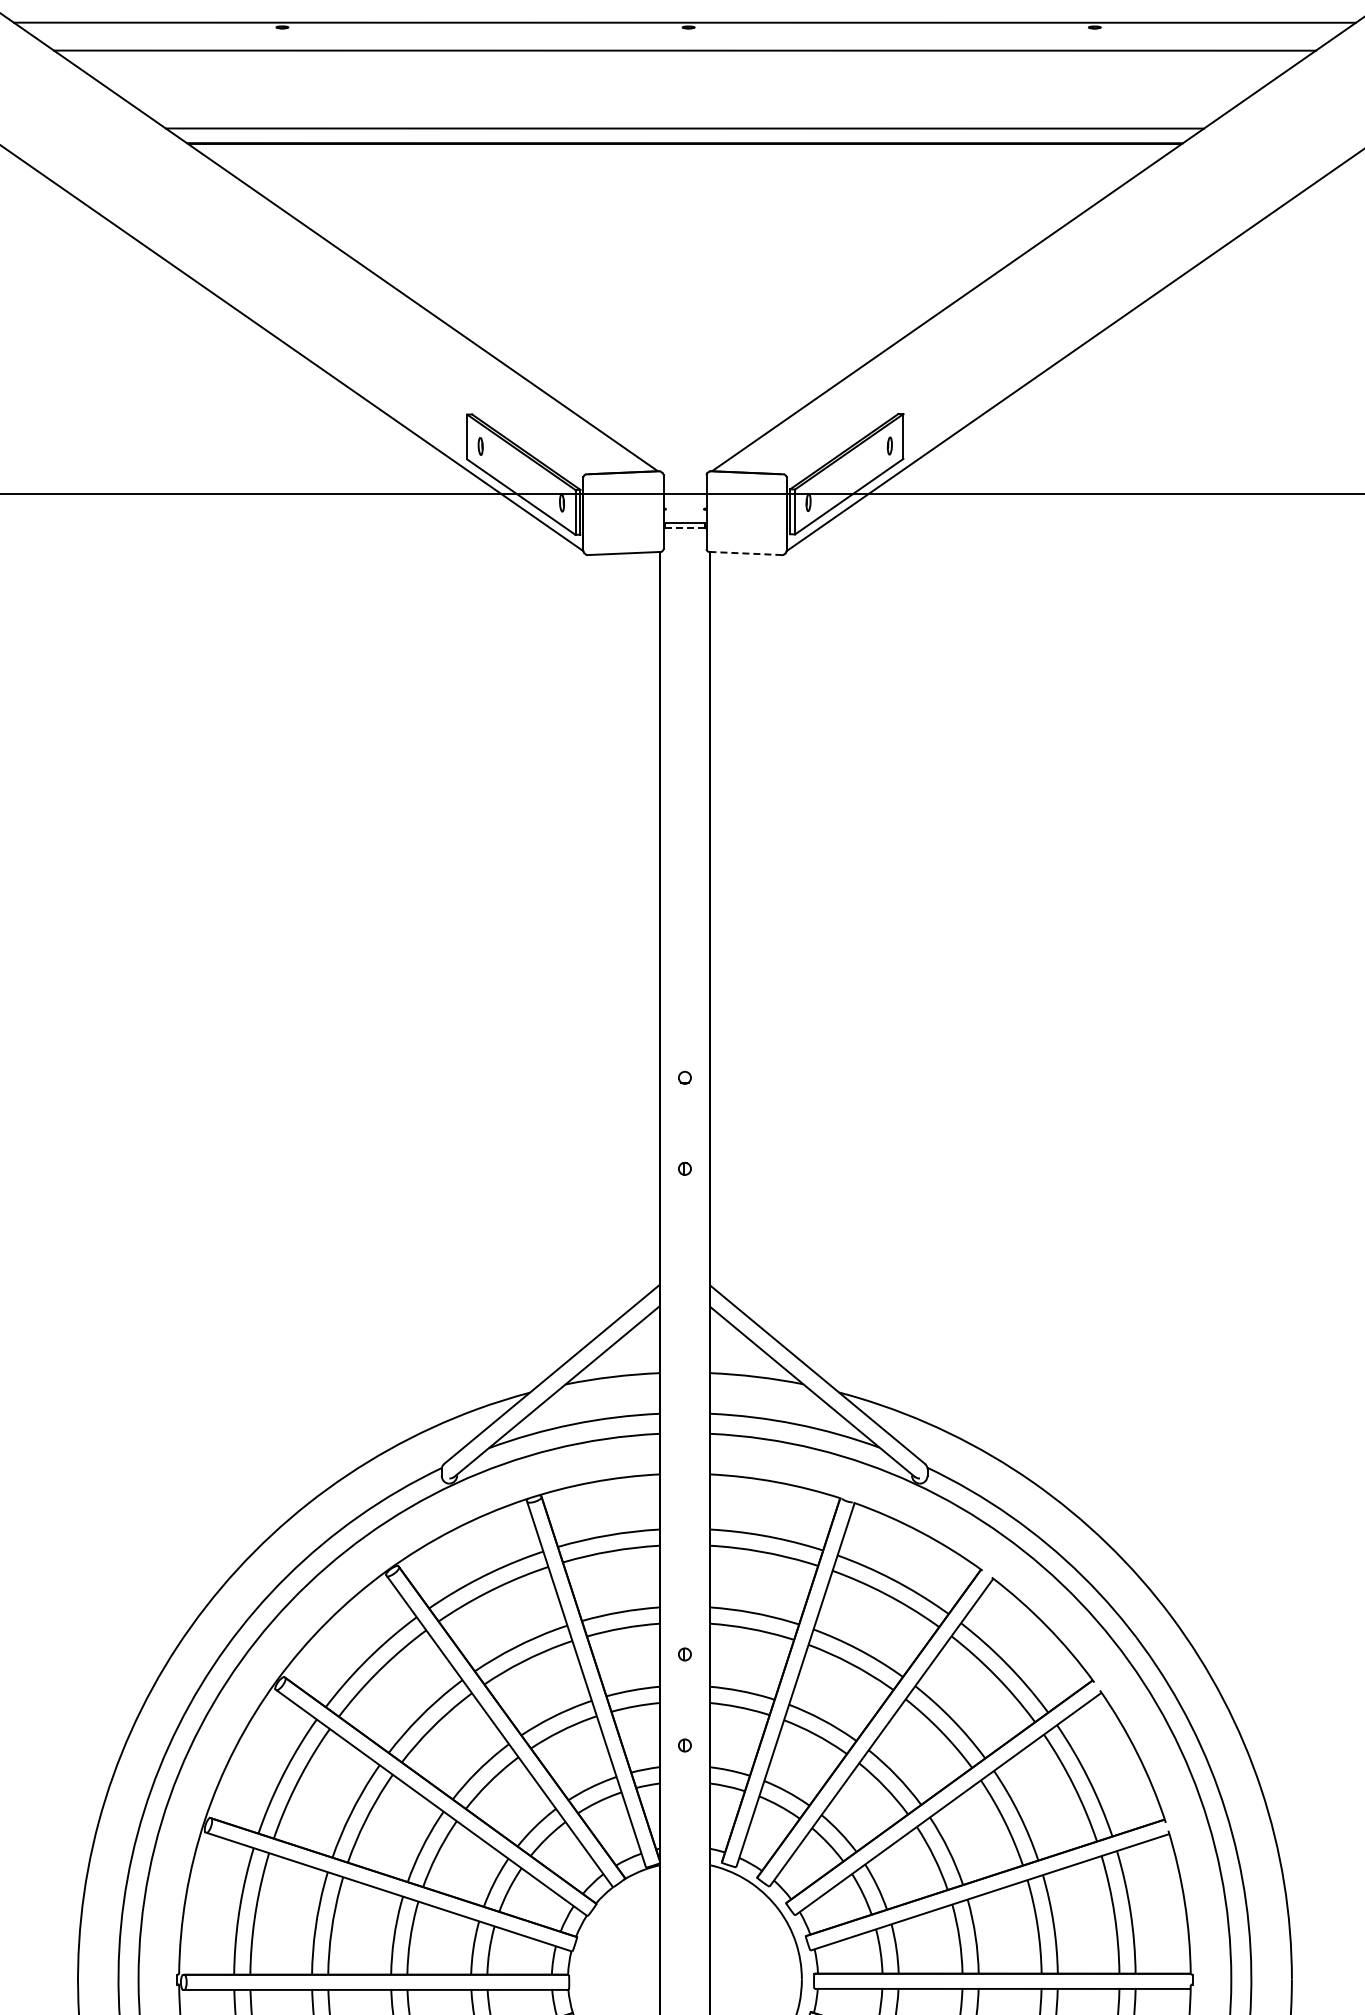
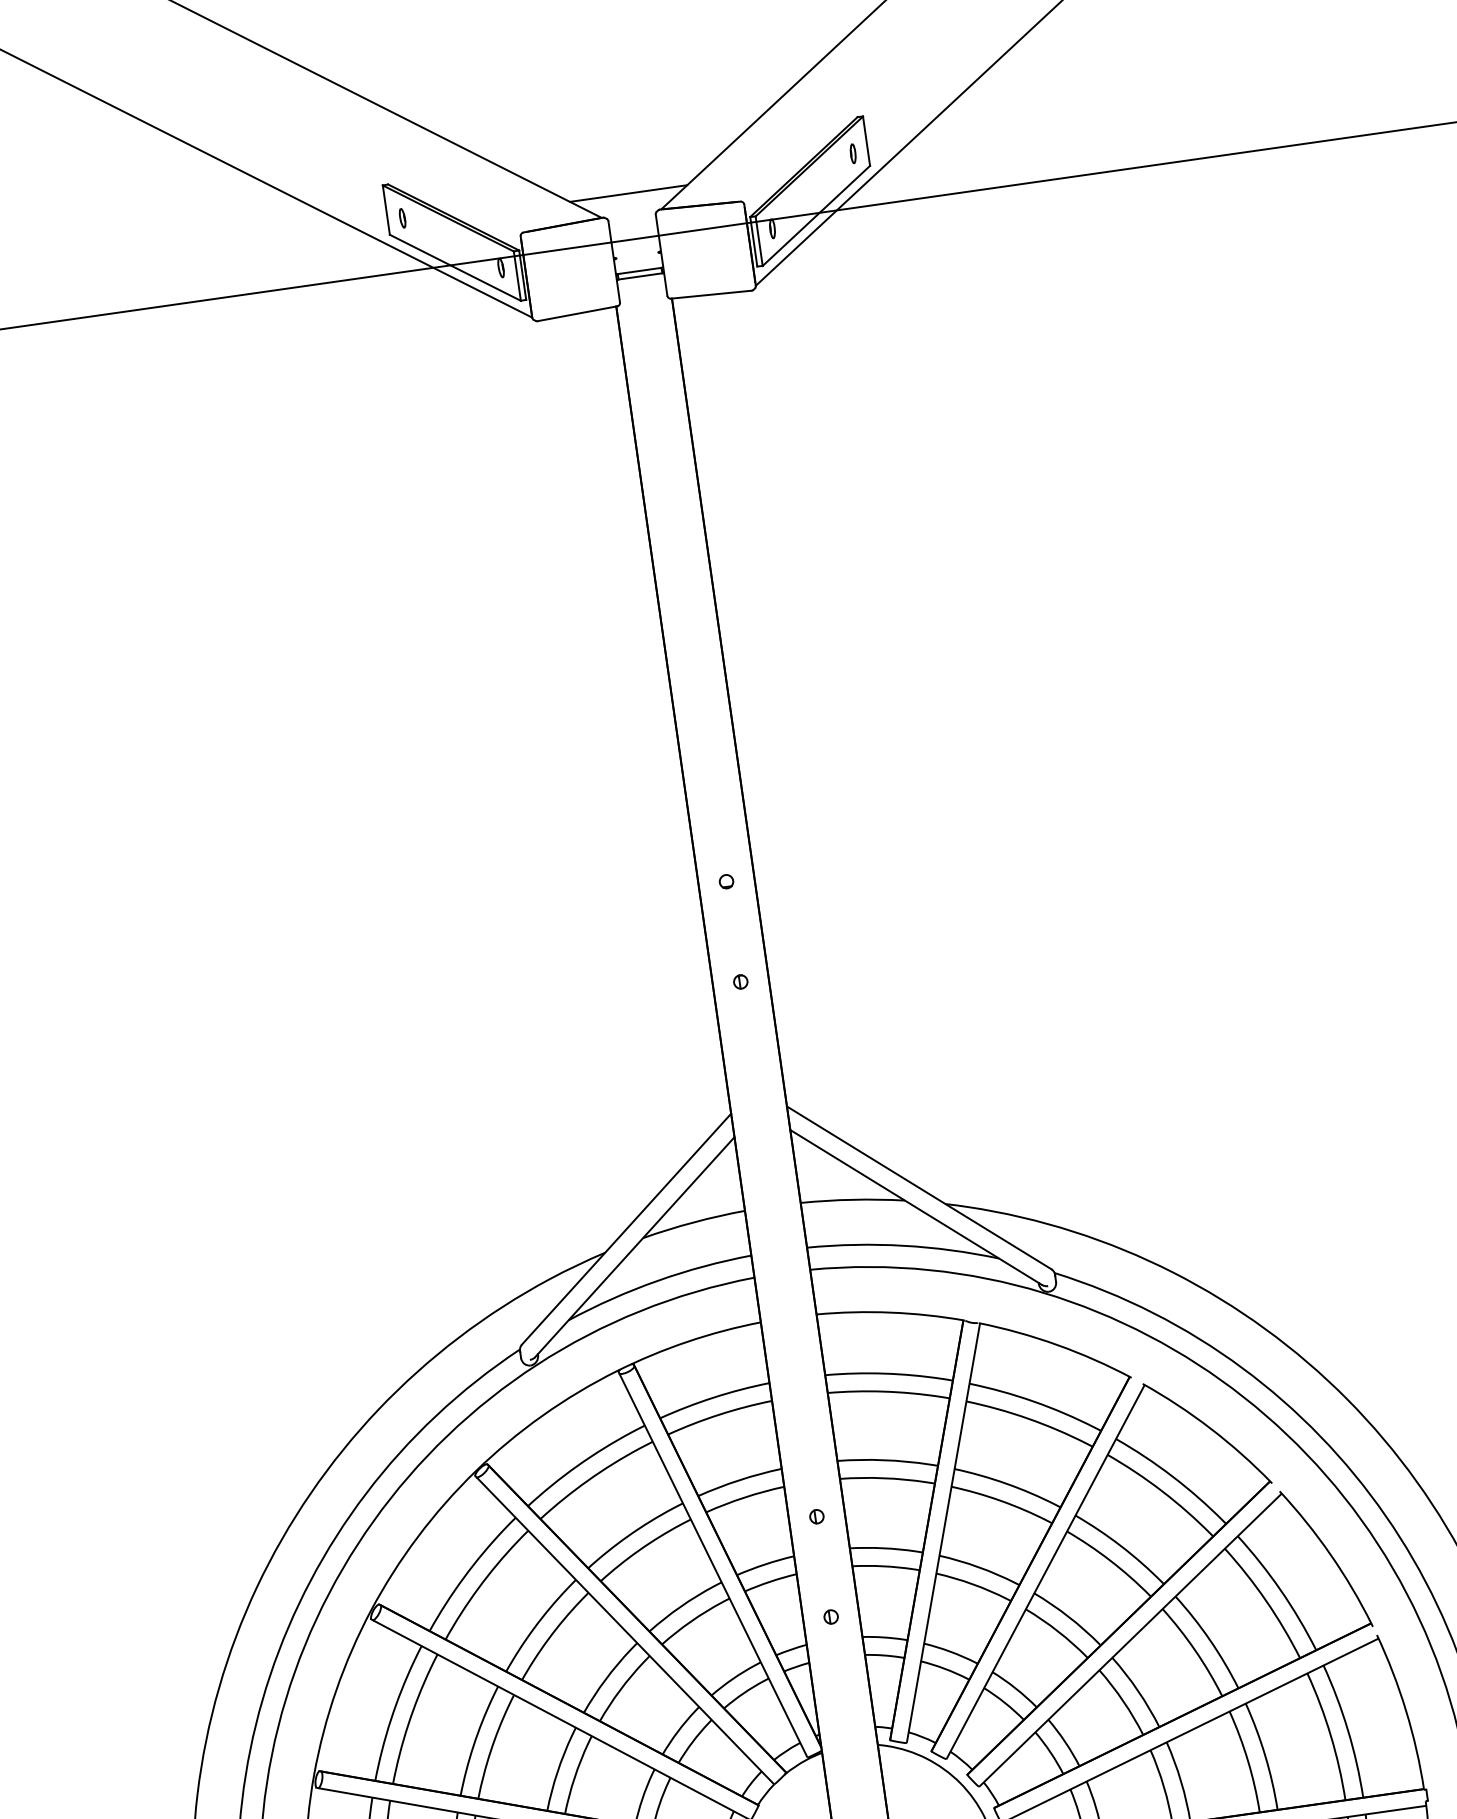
line: (684, 453) -> (628, 194), added
line: (685, 528) -> (641, 276), dashed -> solid
line: (746, 553) -> (712, 294), dashed -> solid

